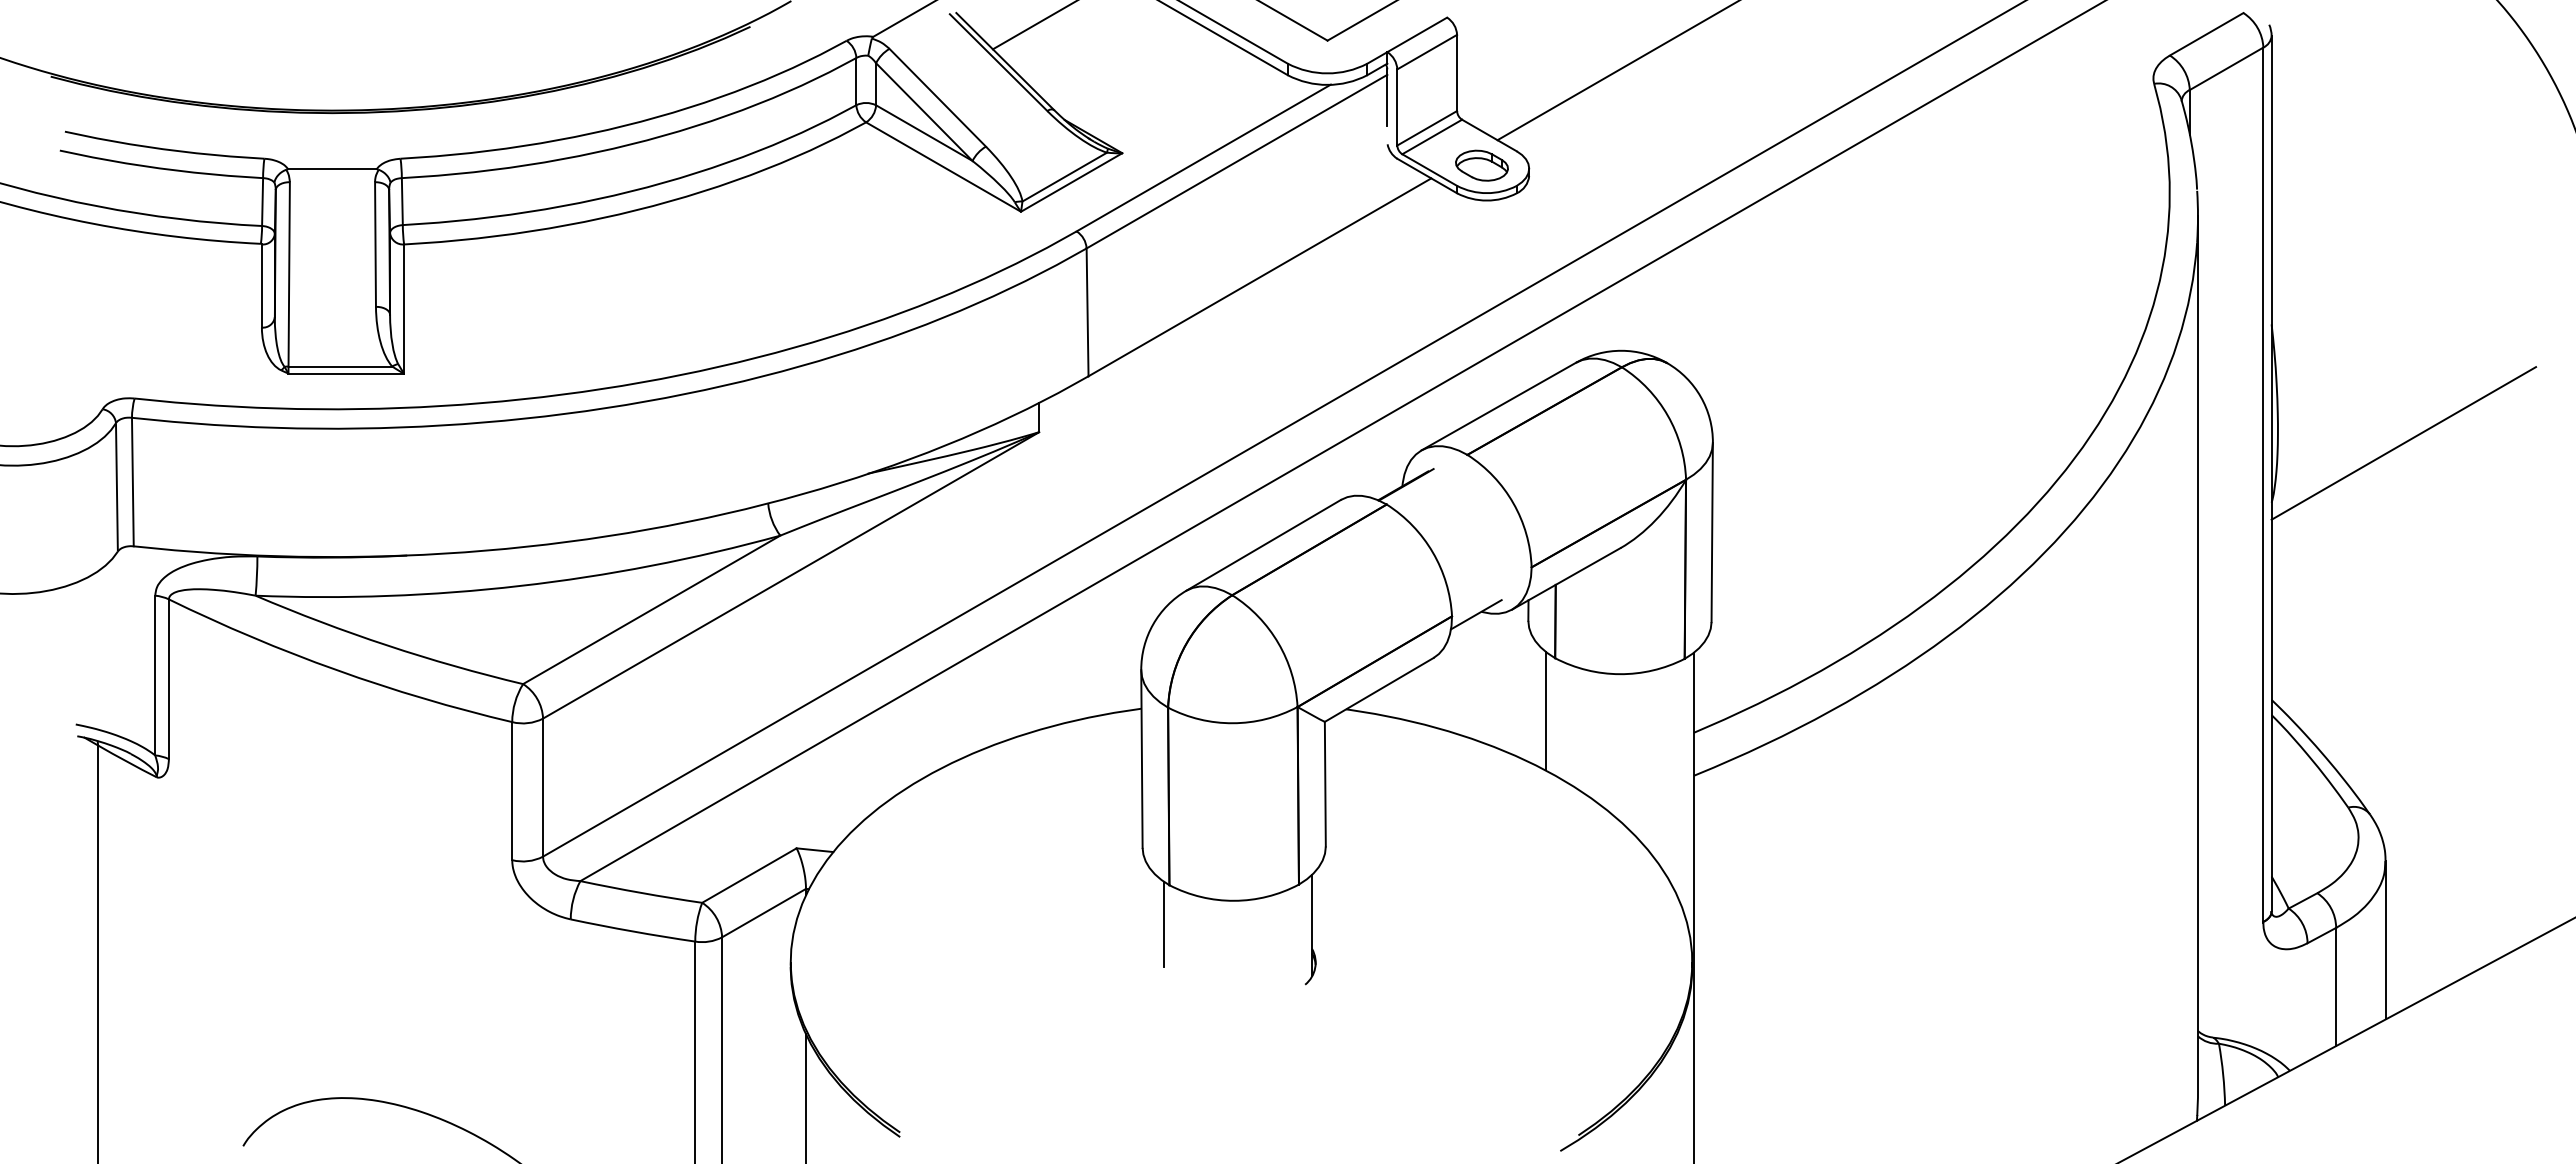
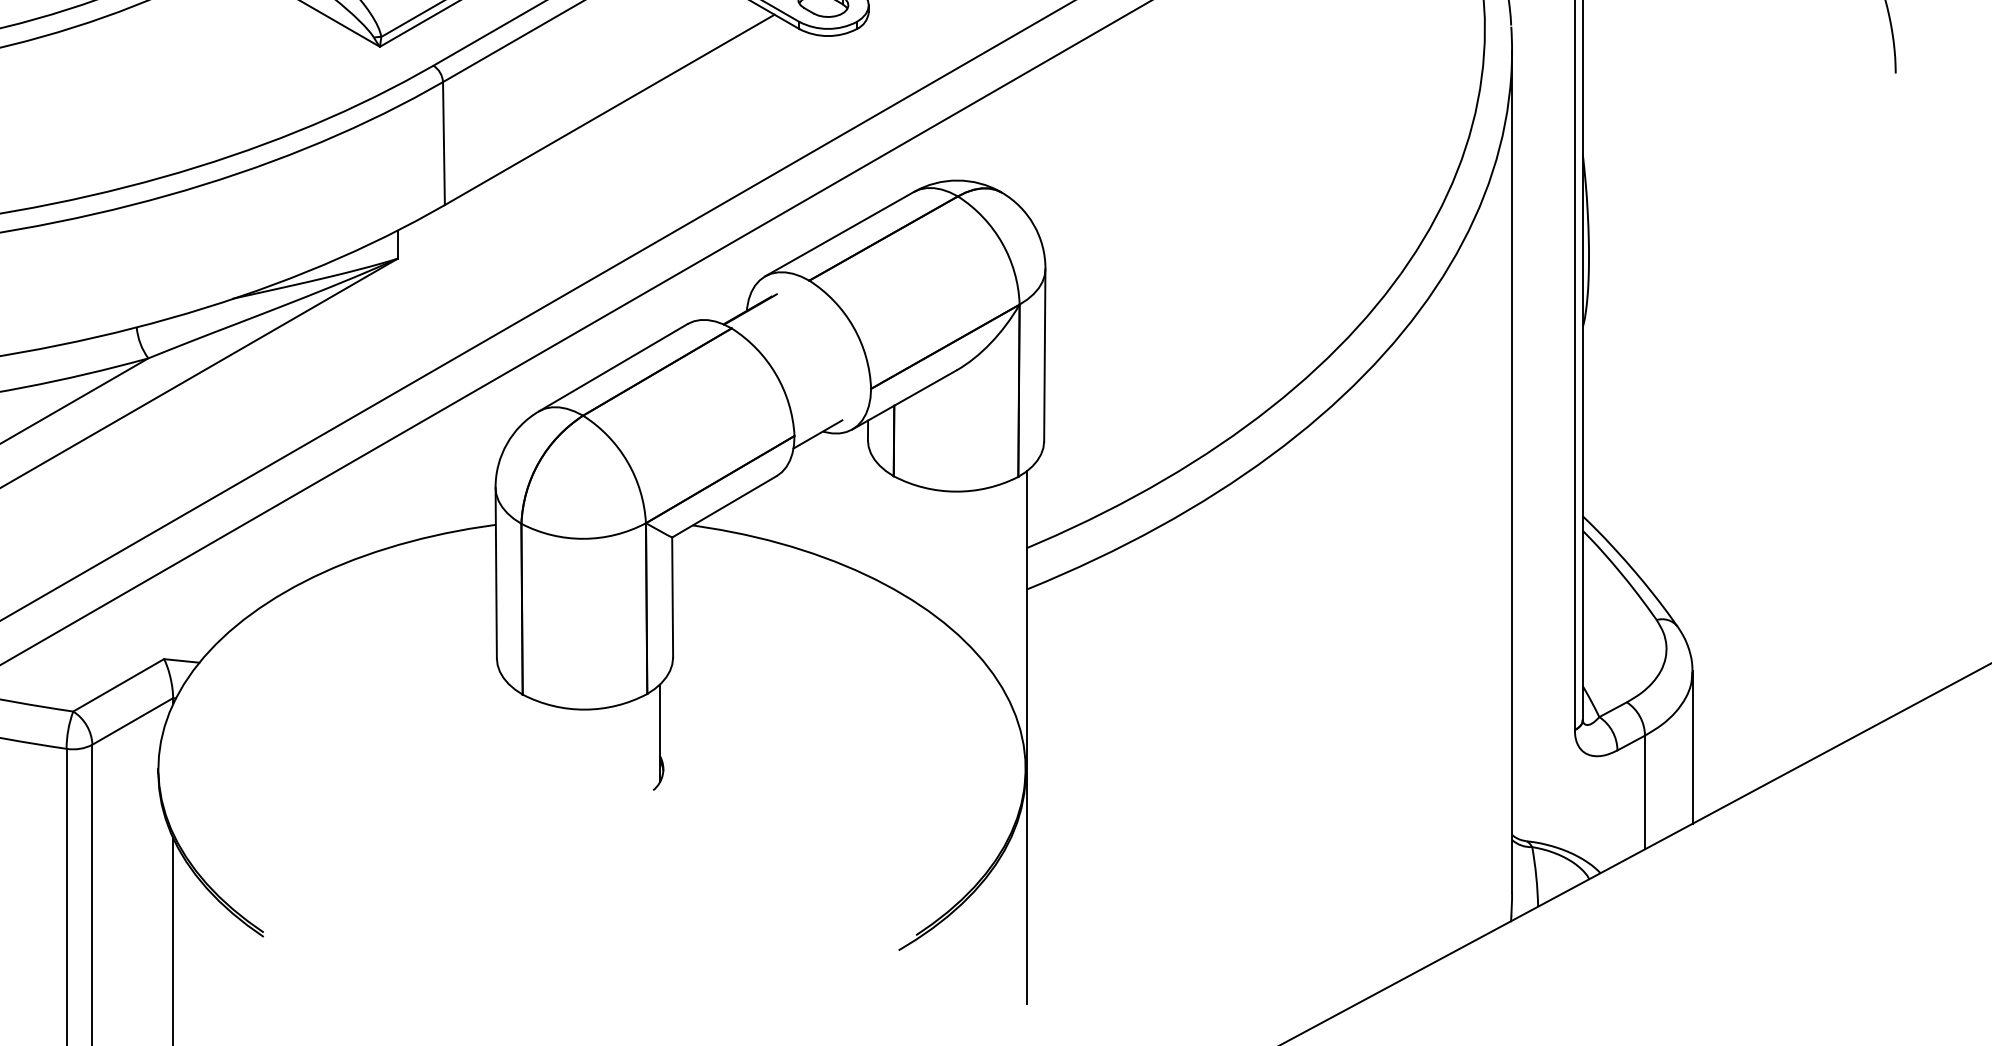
line: (2403, 443) -> (1709, 269), removed
line: (1545, 710) -> (884, 526), removed
line: (1163, 923) -> (516, 731), removed

